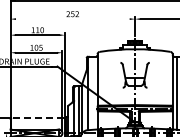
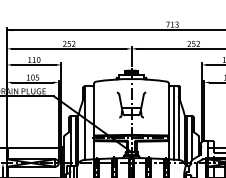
line: (73, 18) -> (69, 48), added
line: (38, 118) -> (34, 148), dashed -> solid

